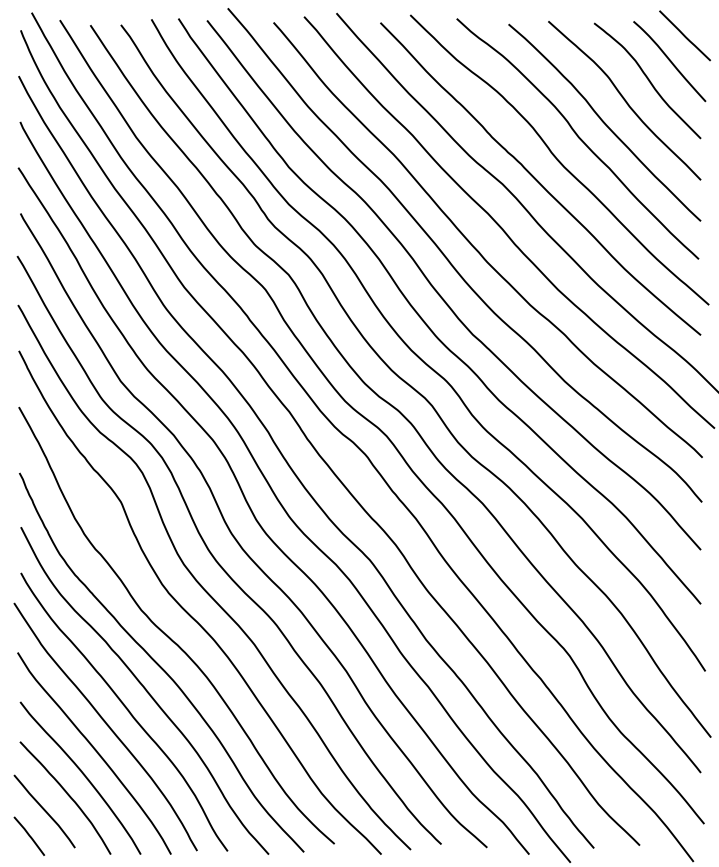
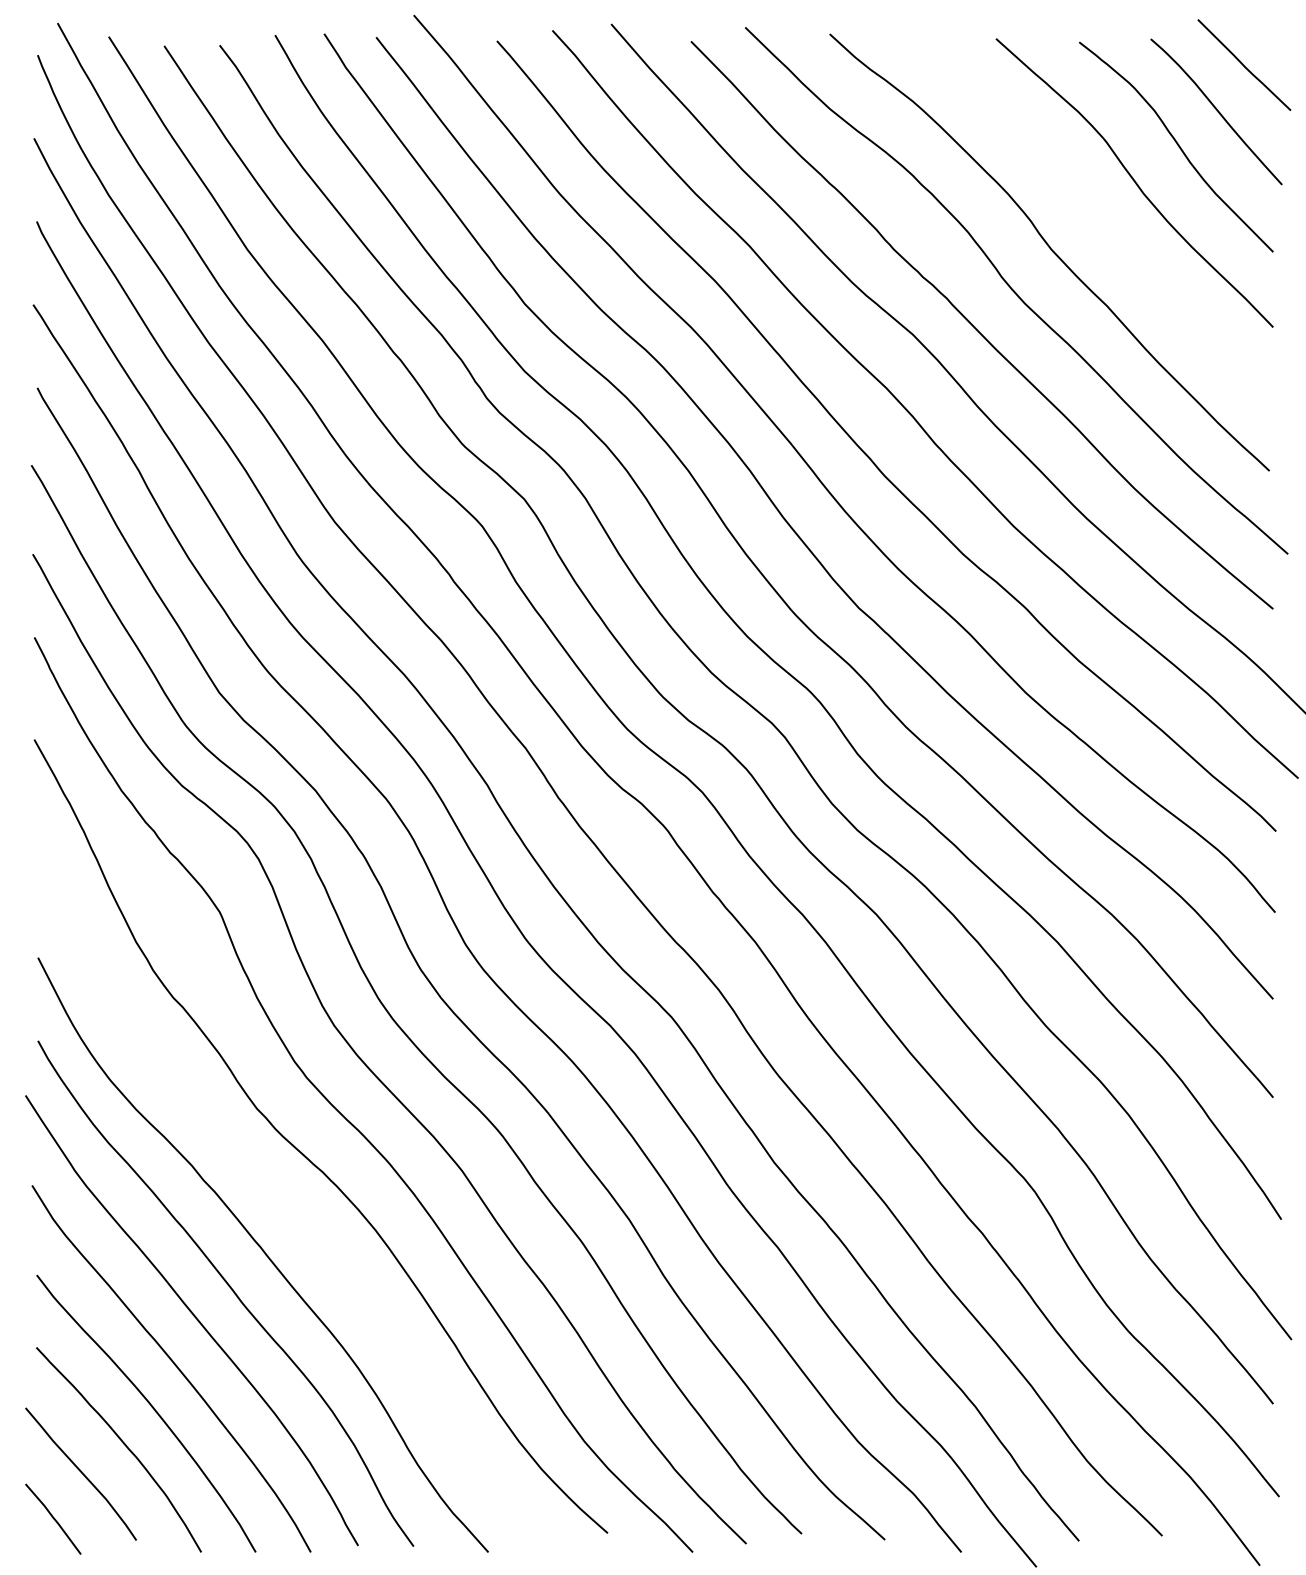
curve: (604, 122) -> (1098, 222), removed
curve: (159, 664) -> (289, 1207), removed

